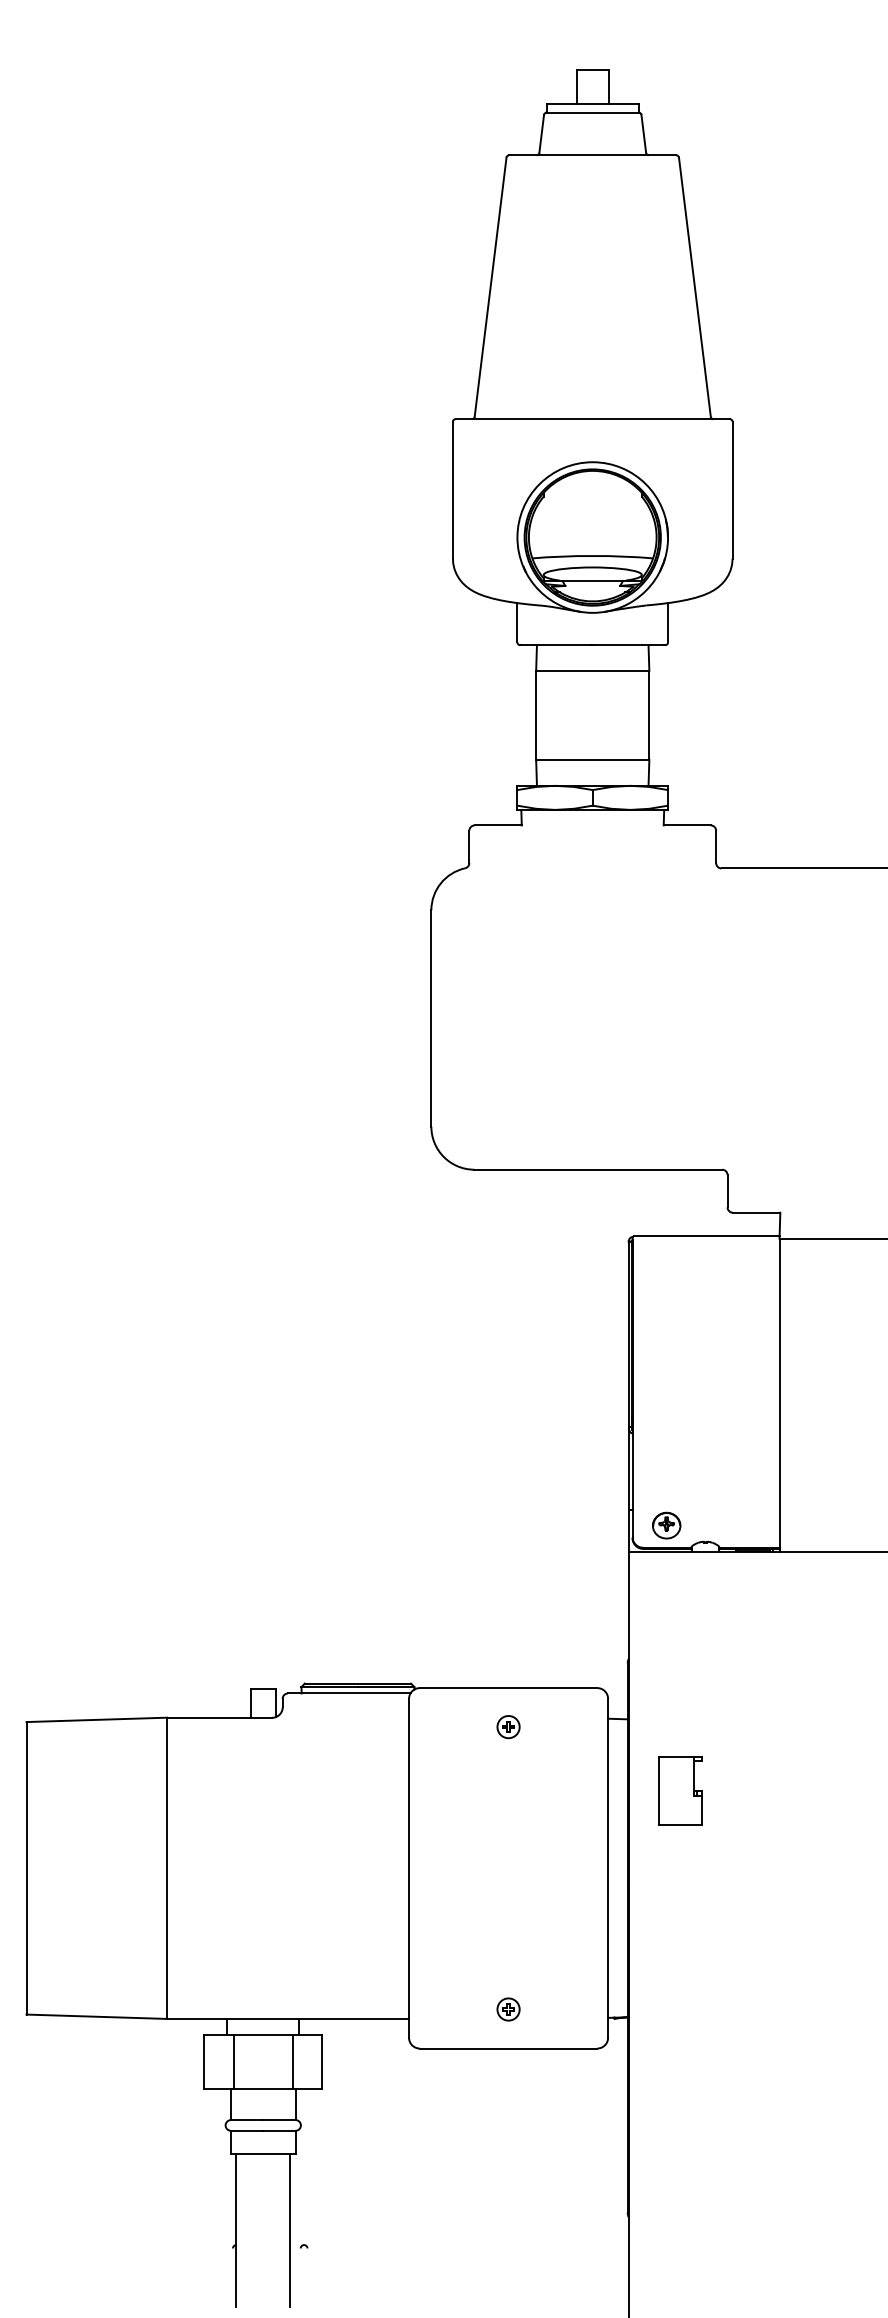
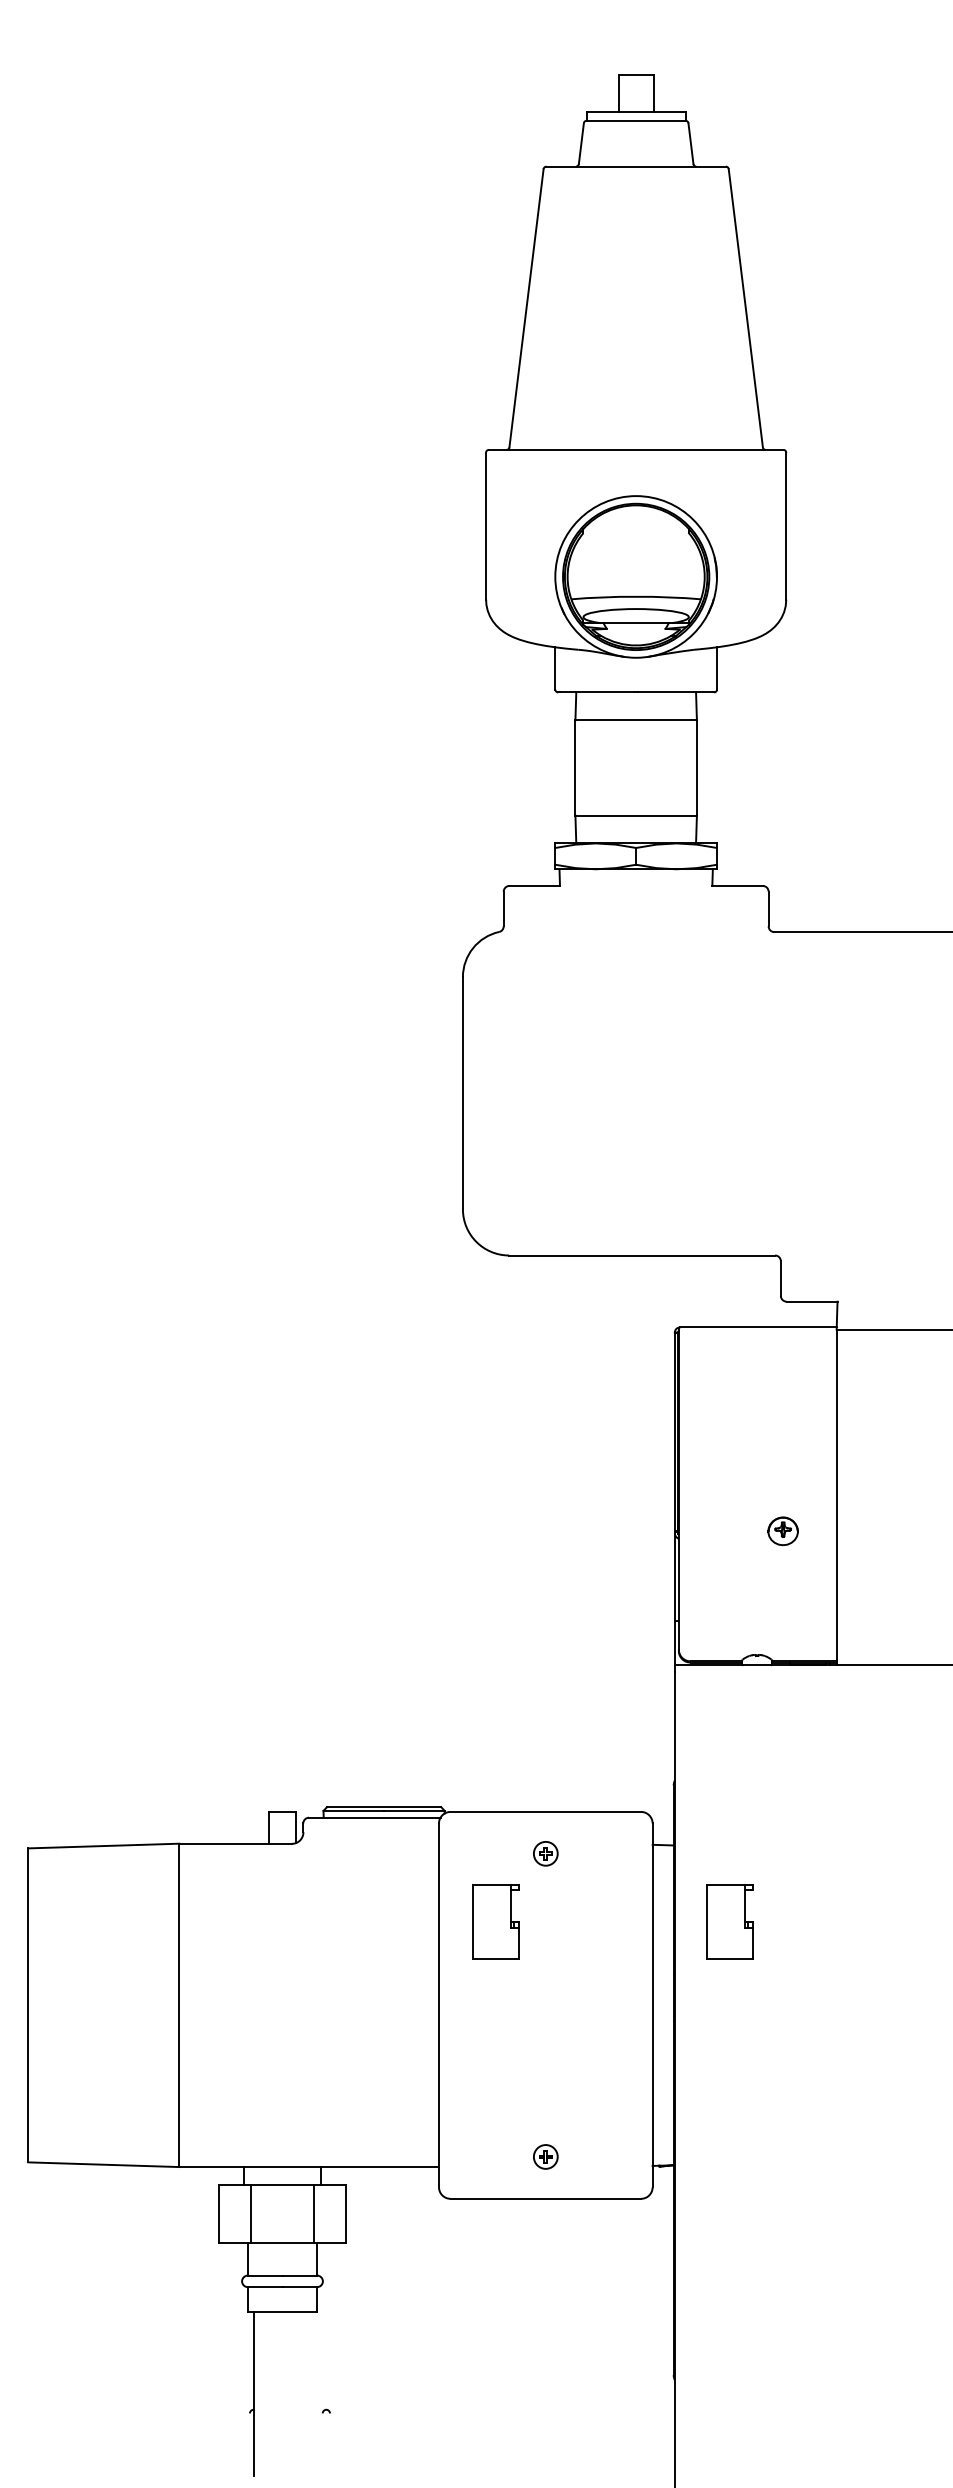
part: (666, 1525) -> (782, 1531), moved
part: (462, 1790) -> (496, 1921), added
line: (290, 2229) -> (311, 2393), removed

